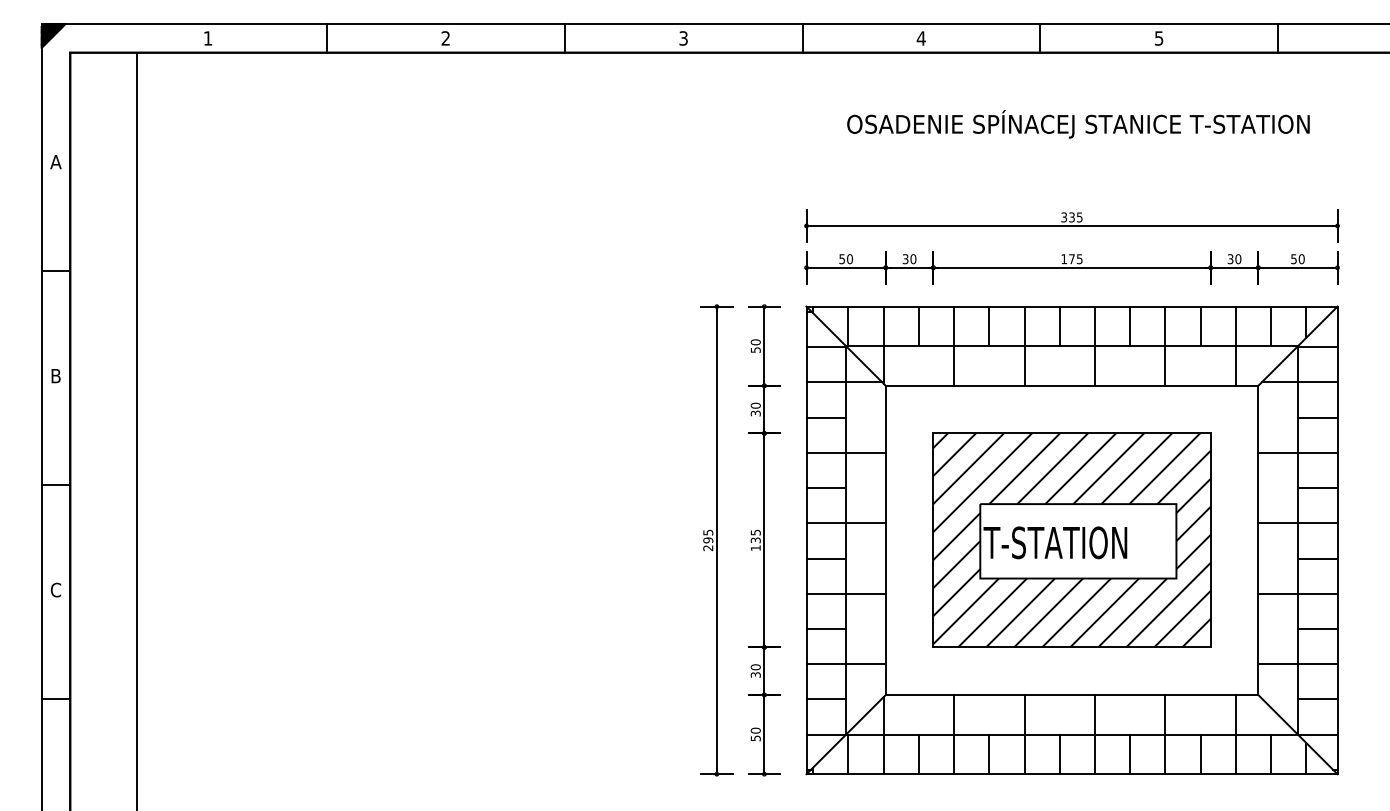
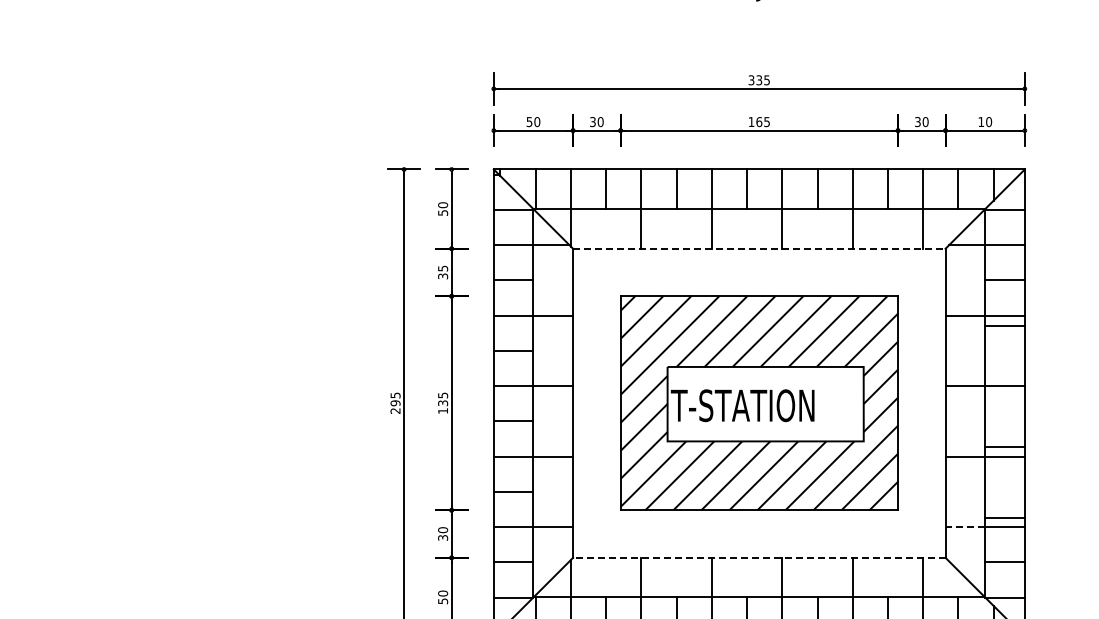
text: (1072, 259) -> (759, 122), 175 -> 165
text: (1293, 259) -> (980, 122), 50 -> 10
line: (1072, 385) -> (759, 248), solid -> dashed
text: (755, 405) -> (442, 268), 30 -> 35
line: (1317, 488) -> (1004, 326), moved
line: (1317, 558) -> (1004, 447), moved
line: (1317, 629) -> (1004, 518), moved
line: (1278, 664) -> (965, 527), solid -> dashed
line: (1071, 694) -> (758, 557), solid -> dashed

